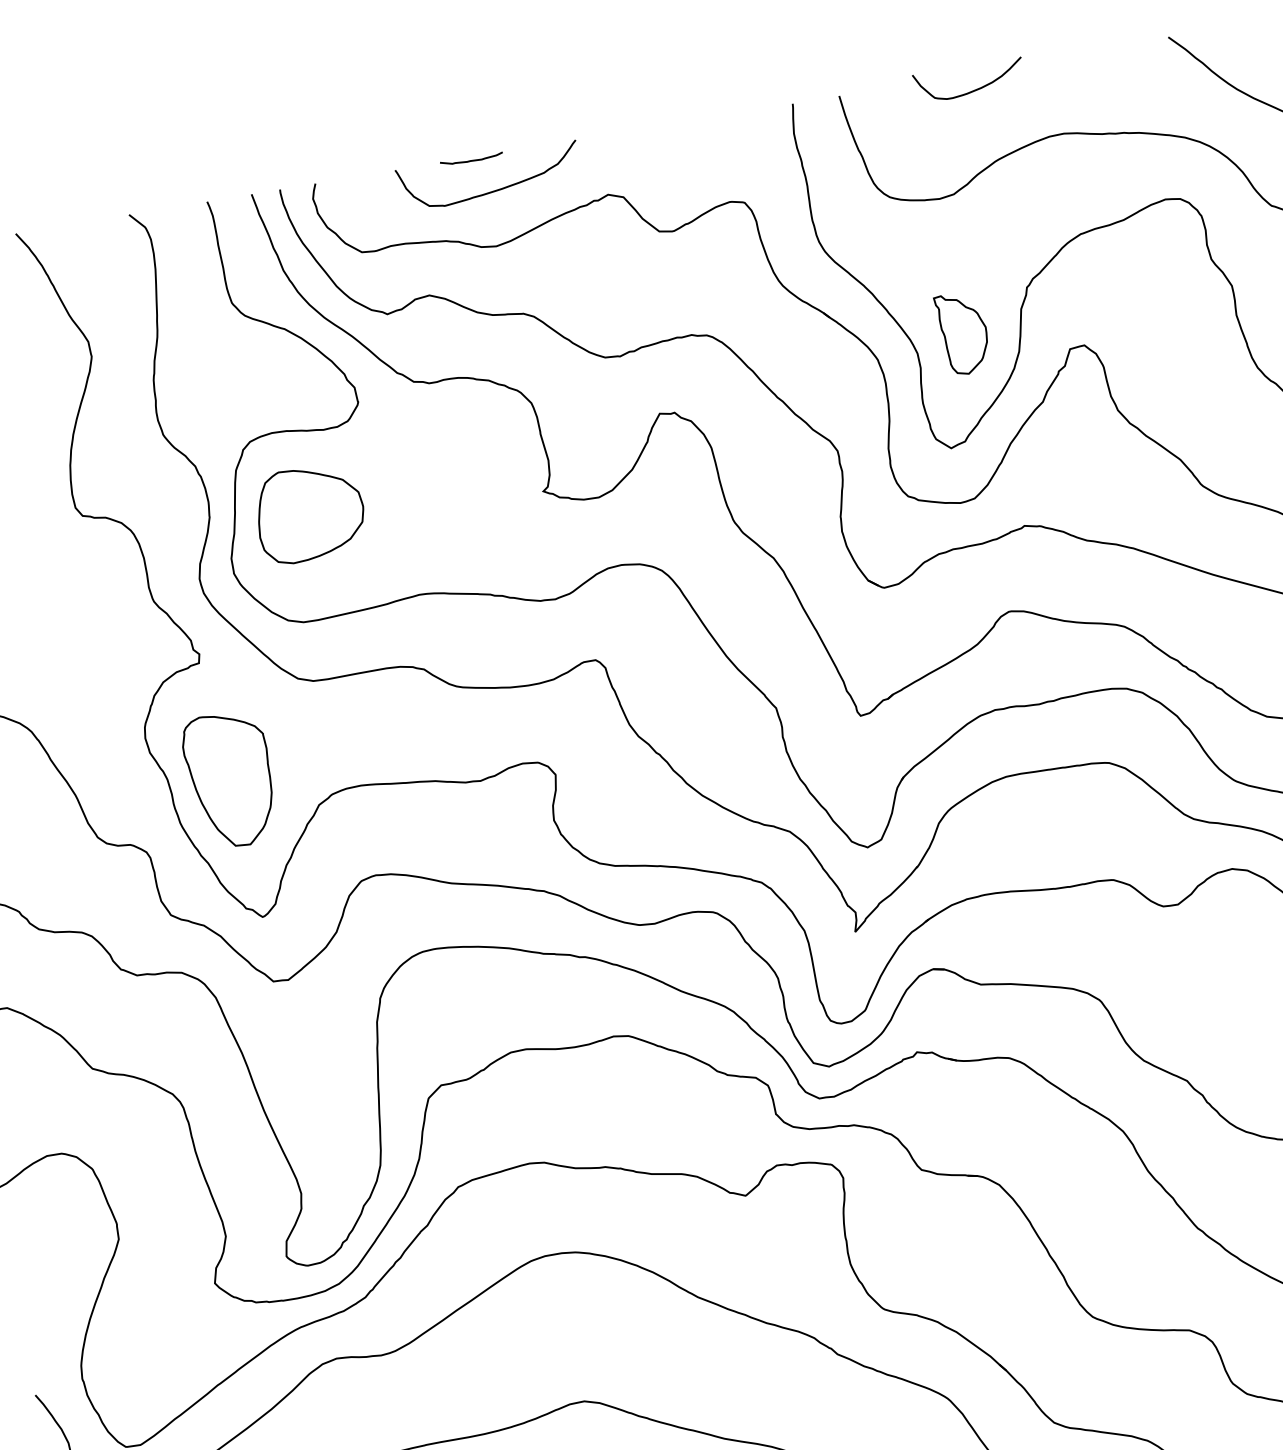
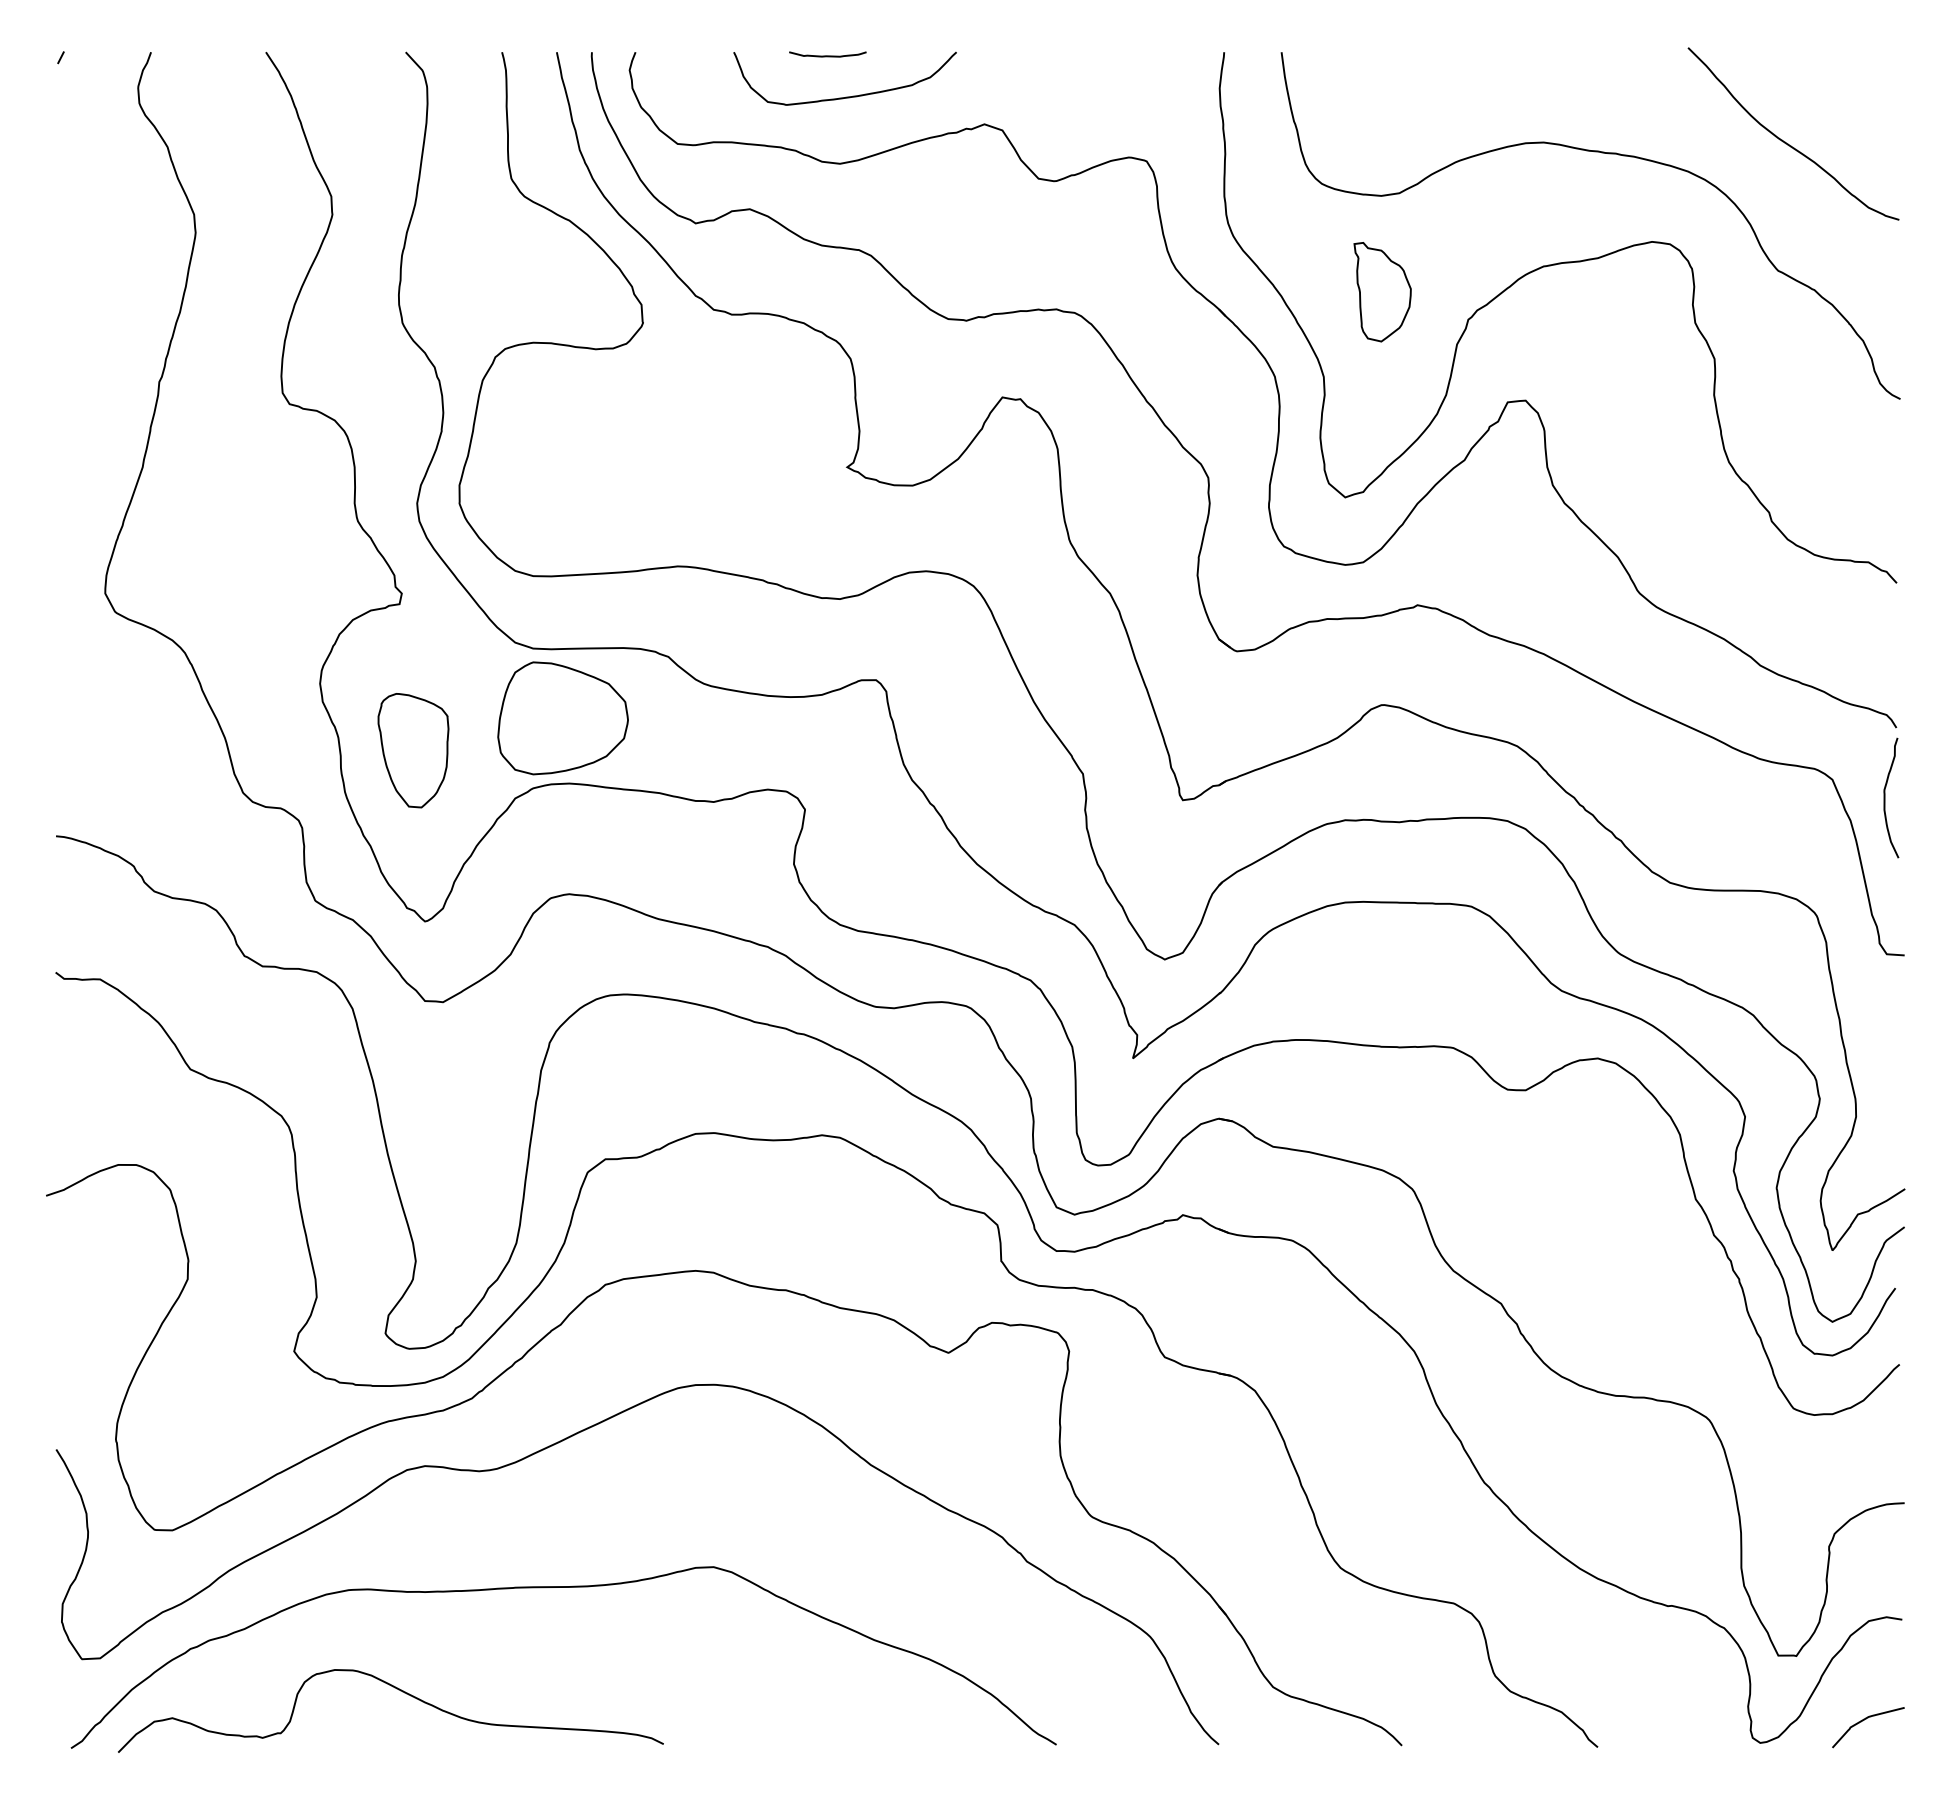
curve: (972, 90) -> (1442, 72), removed
part: (963, 333) -> (1382, 292), moved
part: (309, 514) -> (562, 718), moved
part: (230, 779) -> (413, 750), size x0.7

